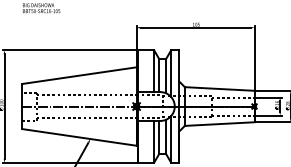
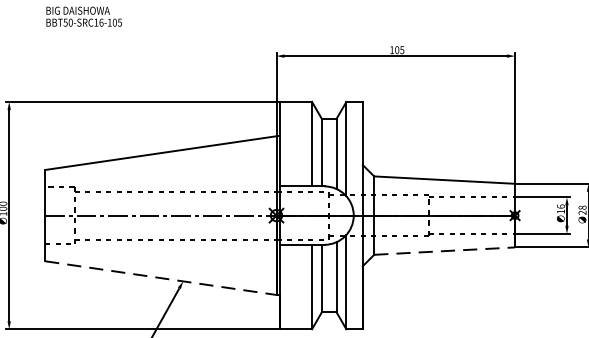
line: (219, 124) -> (444, 251), solid -> dashed
line: (79, 137) -> (160, 278), solid -> dashed

